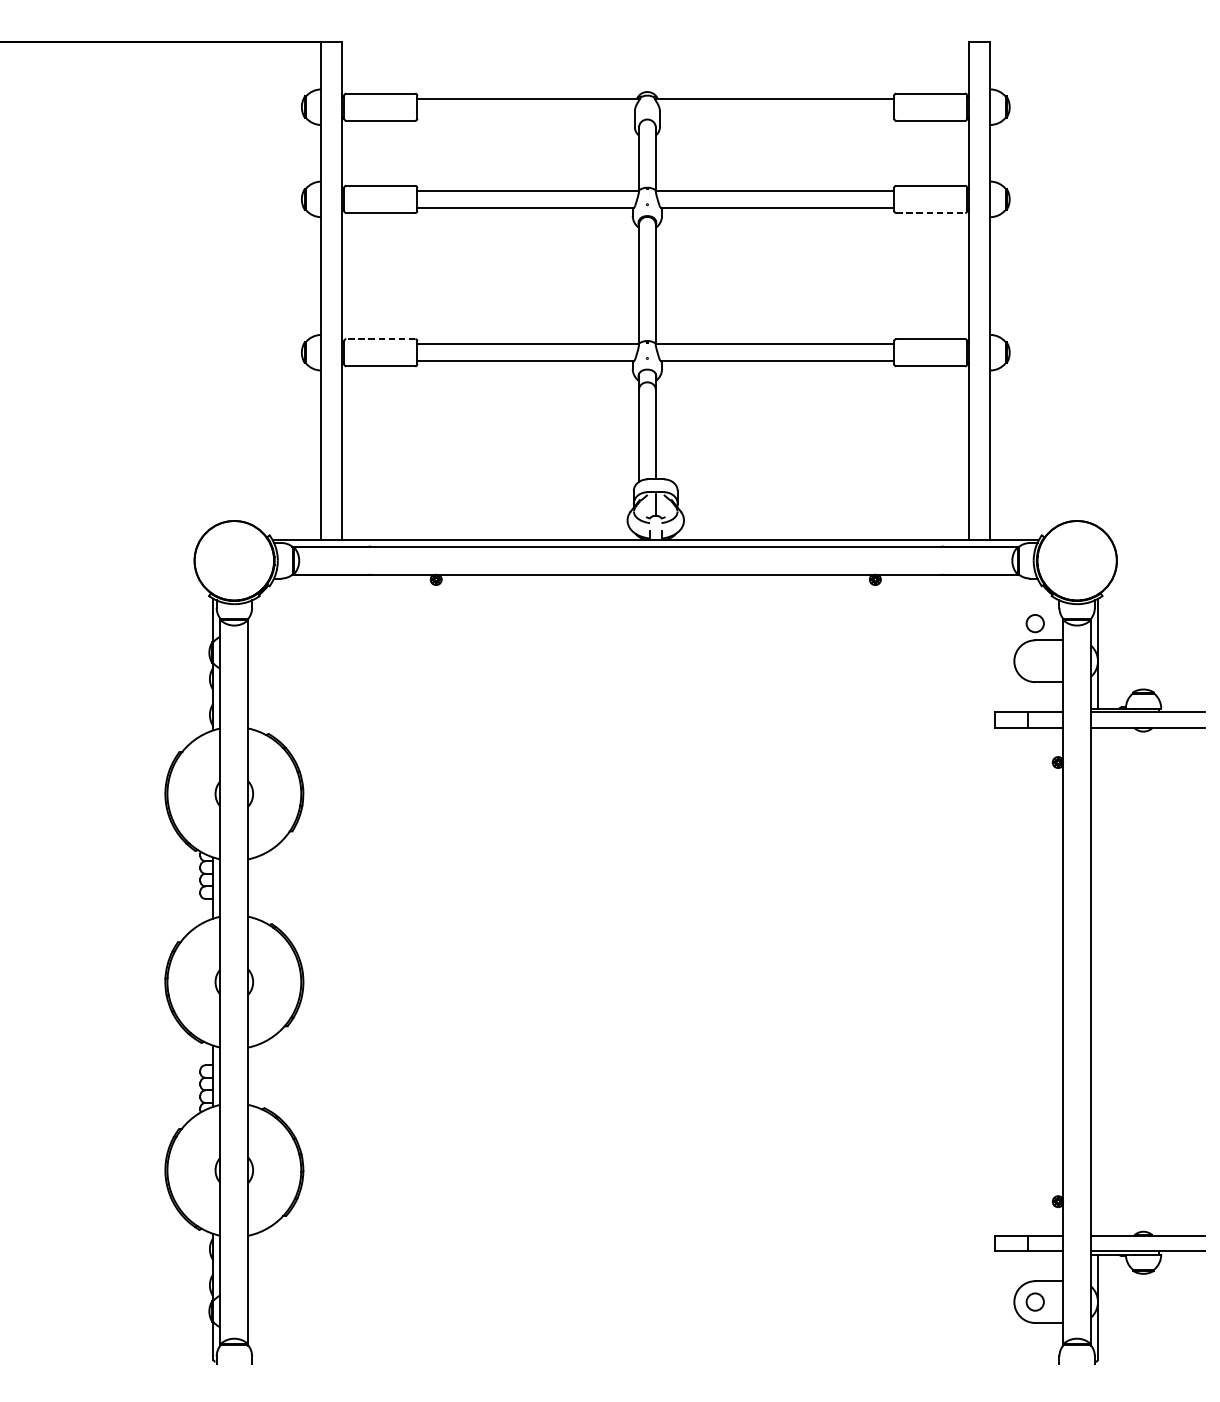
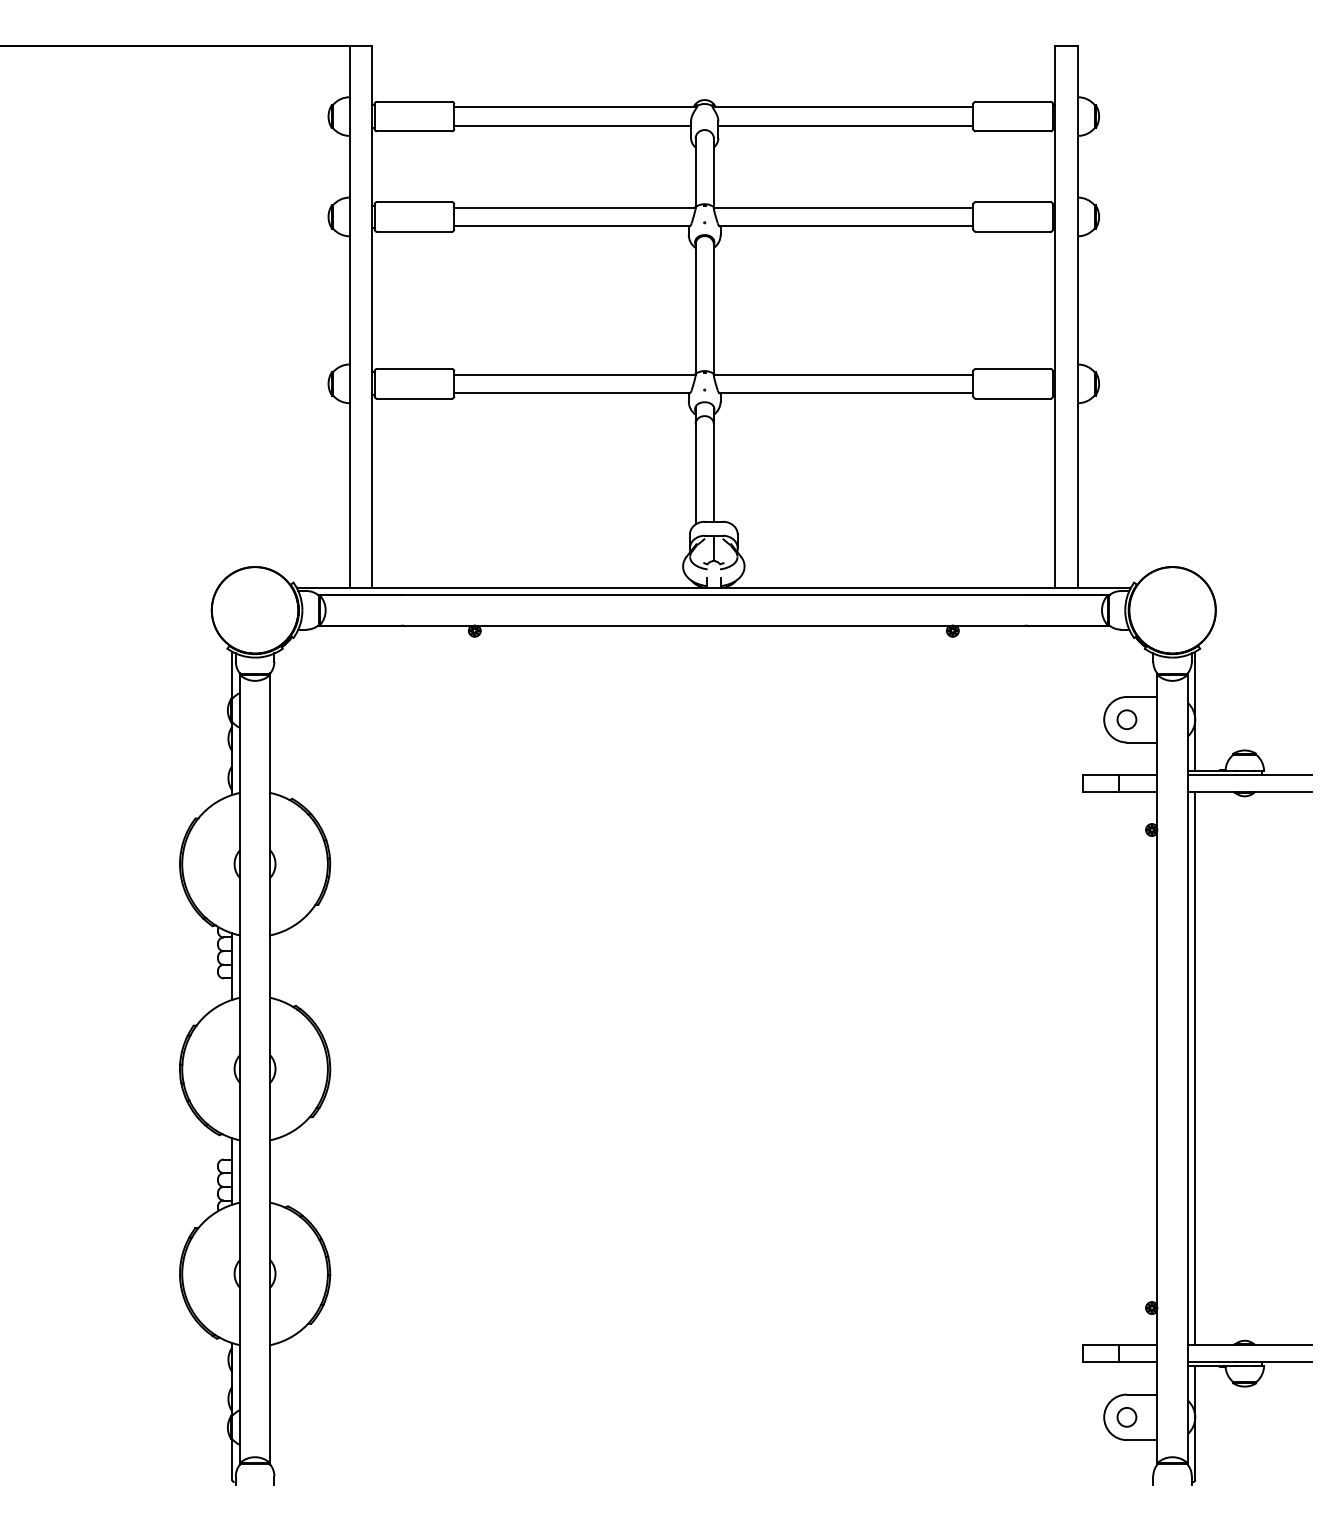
line: (525, 115) -> (572, 125), added
line: (776, 115) -> (845, 125), added
line: (931, 212) -> (1013, 231), dashed -> solid
line: (380, 339) -> (414, 369), dashed -> solid
circle: (1034, 623) -> (1126, 719), moved
line: (1098, 981) -> (1195, 1068), added

